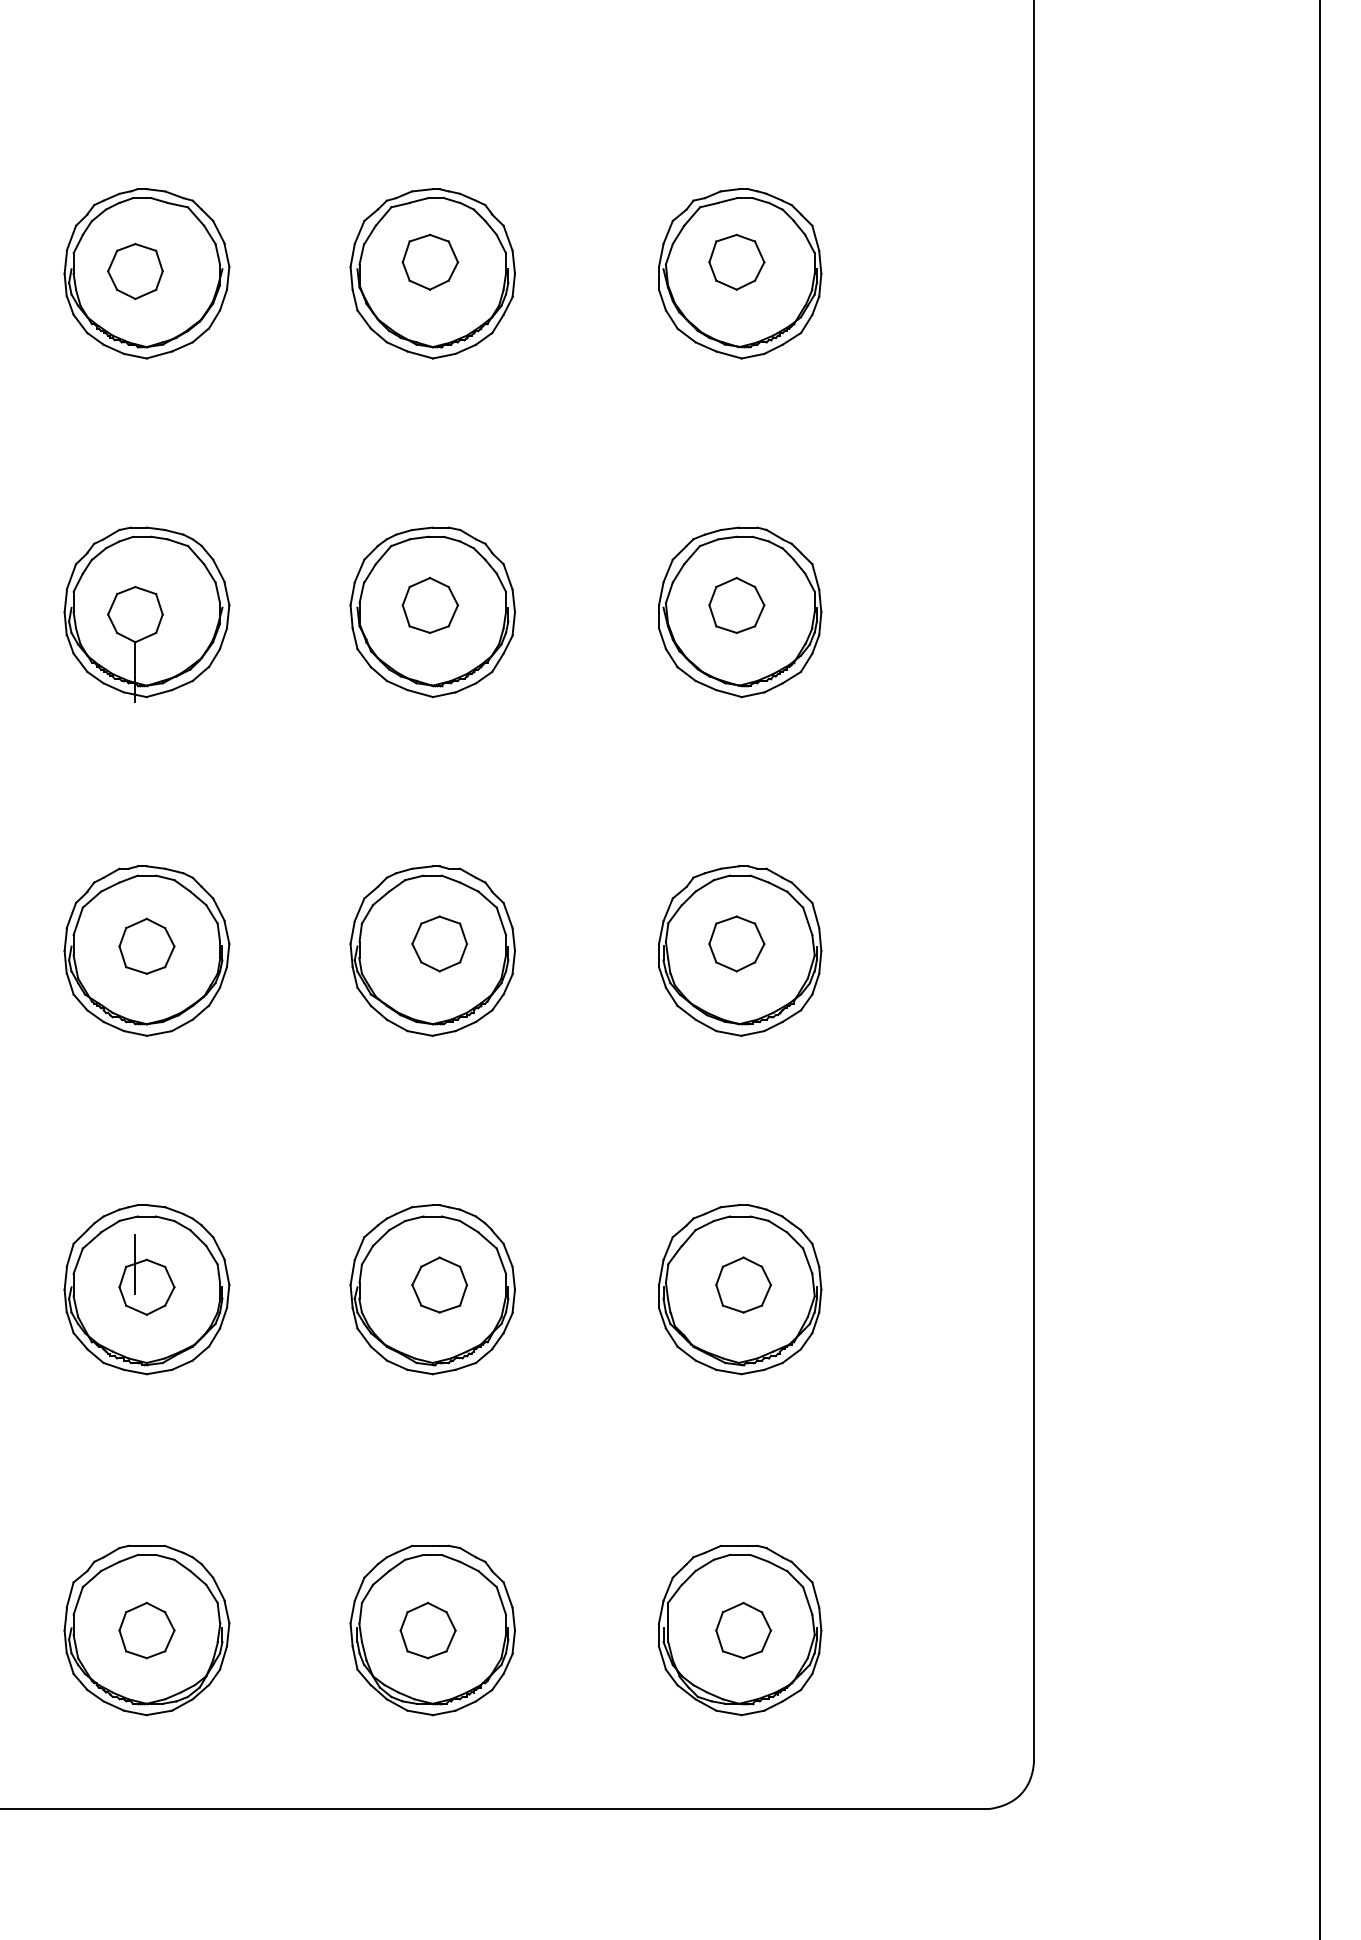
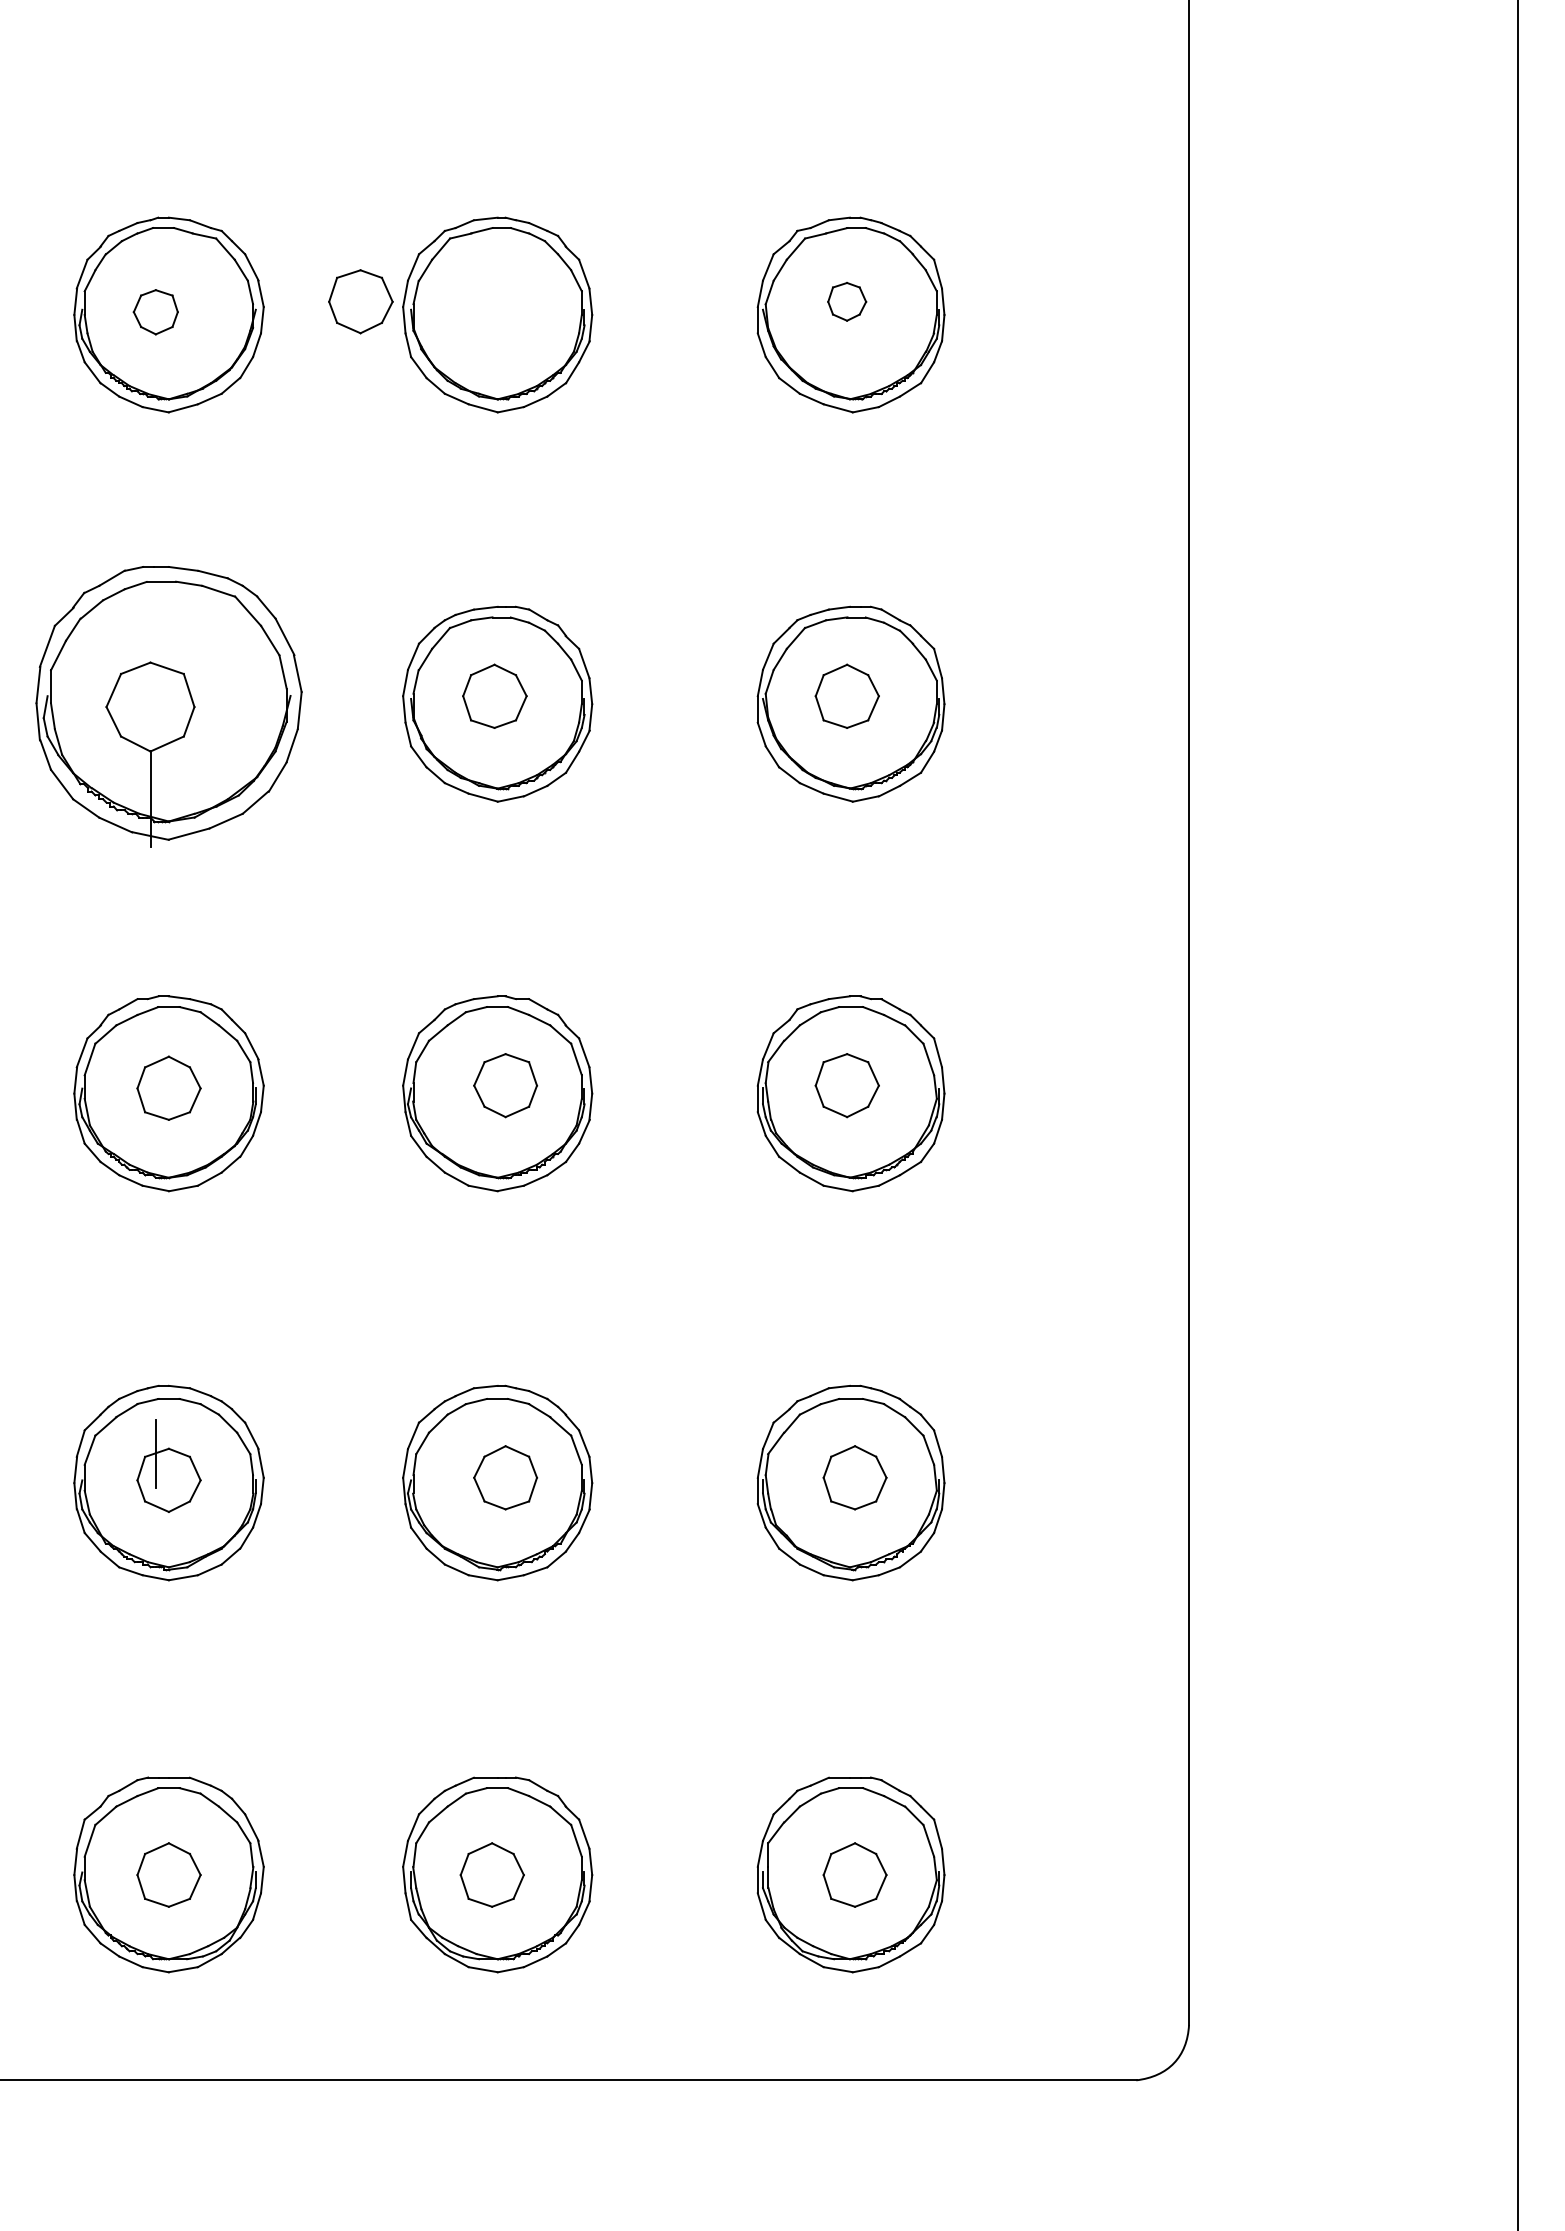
part: (430, 262) -> (360, 301), moved
part: (736, 262) -> (846, 301), size x0.6
part: (135, 270) -> (155, 311), size x0.7
part: (146, 614) -> (168, 706), size x1.4

